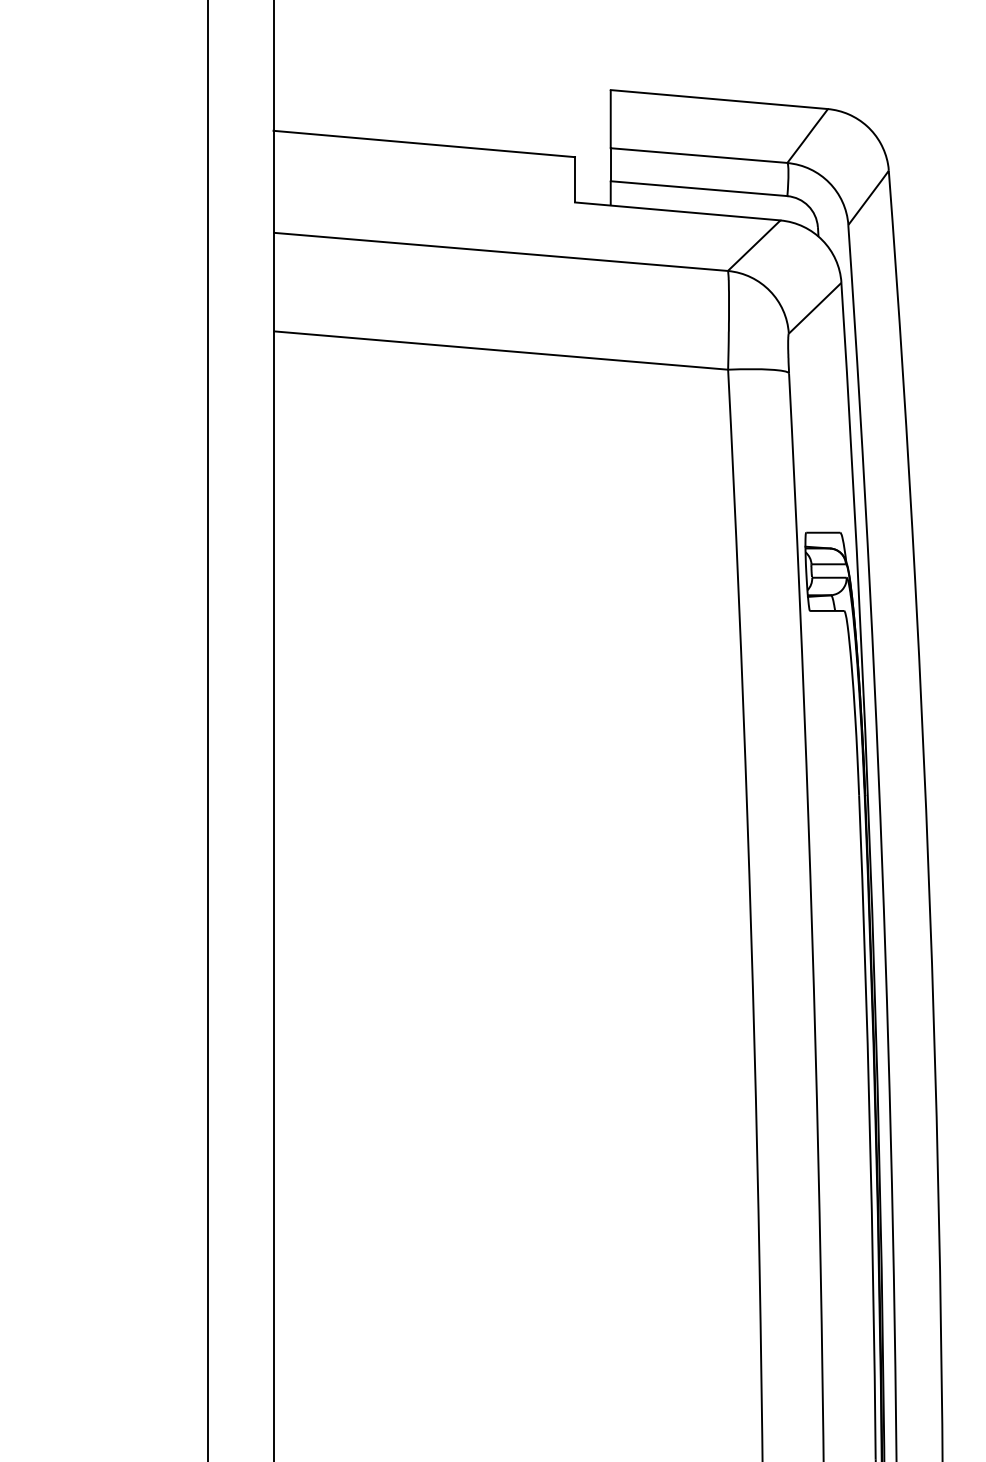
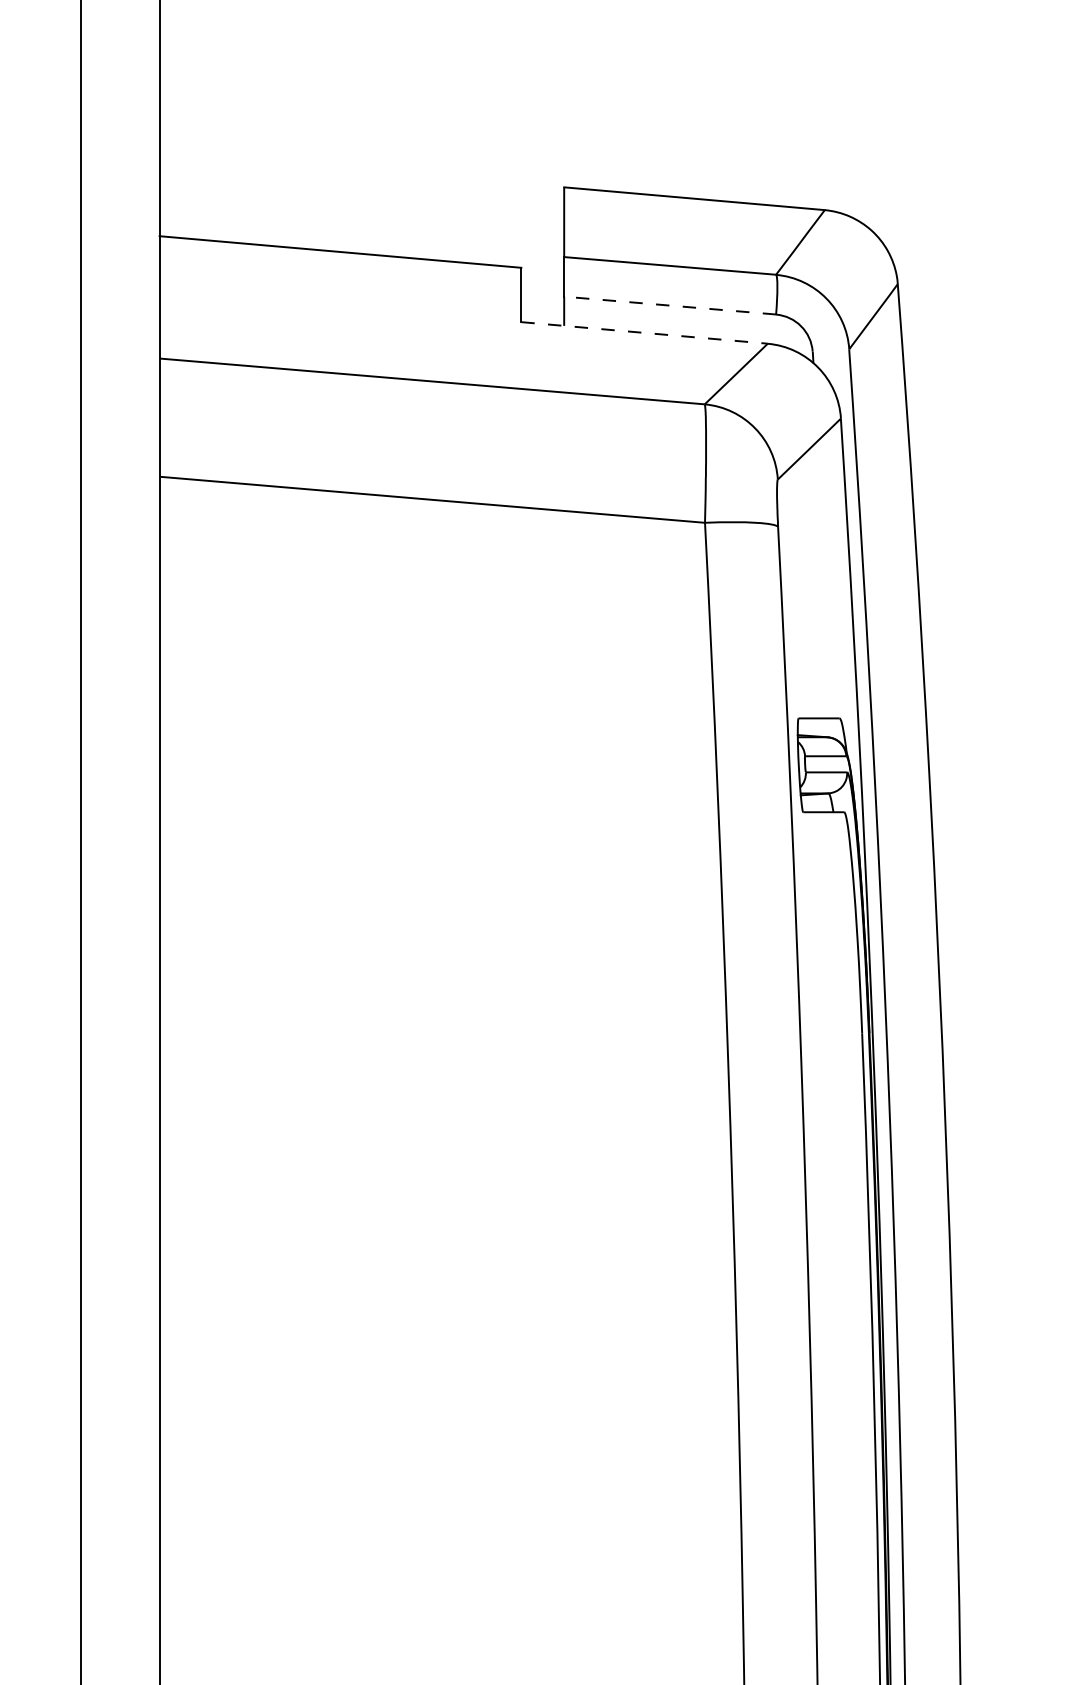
line: (699, 188) -> (670, 305), solid -> dashed
line: (678, 211) -> (645, 332), solid -> dashed

